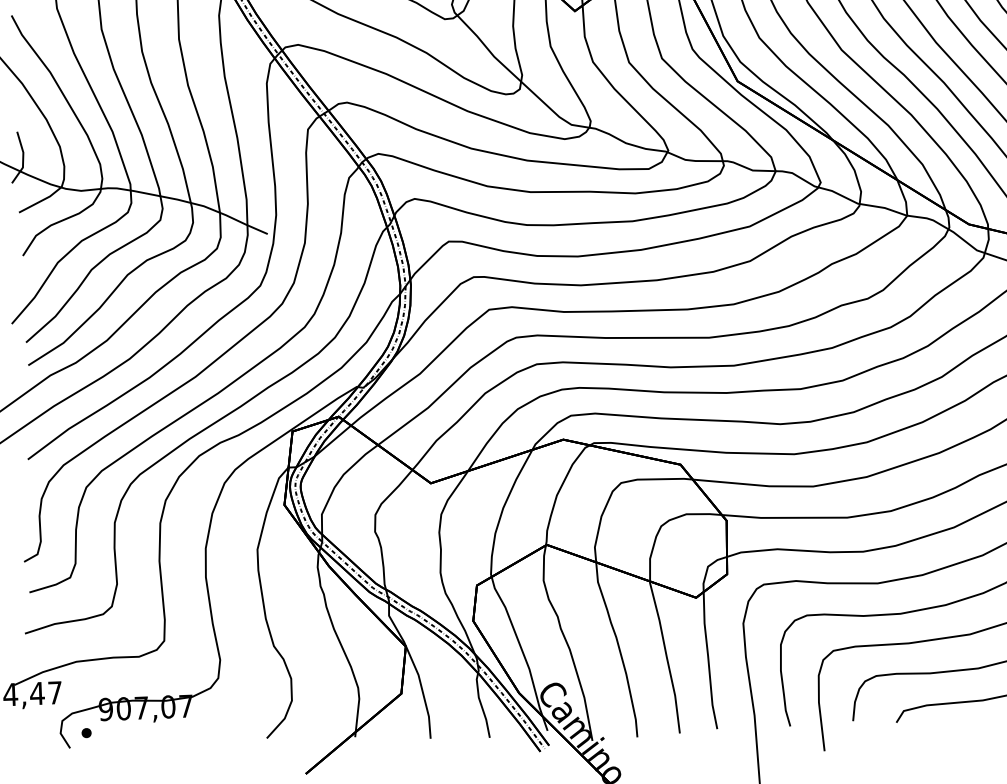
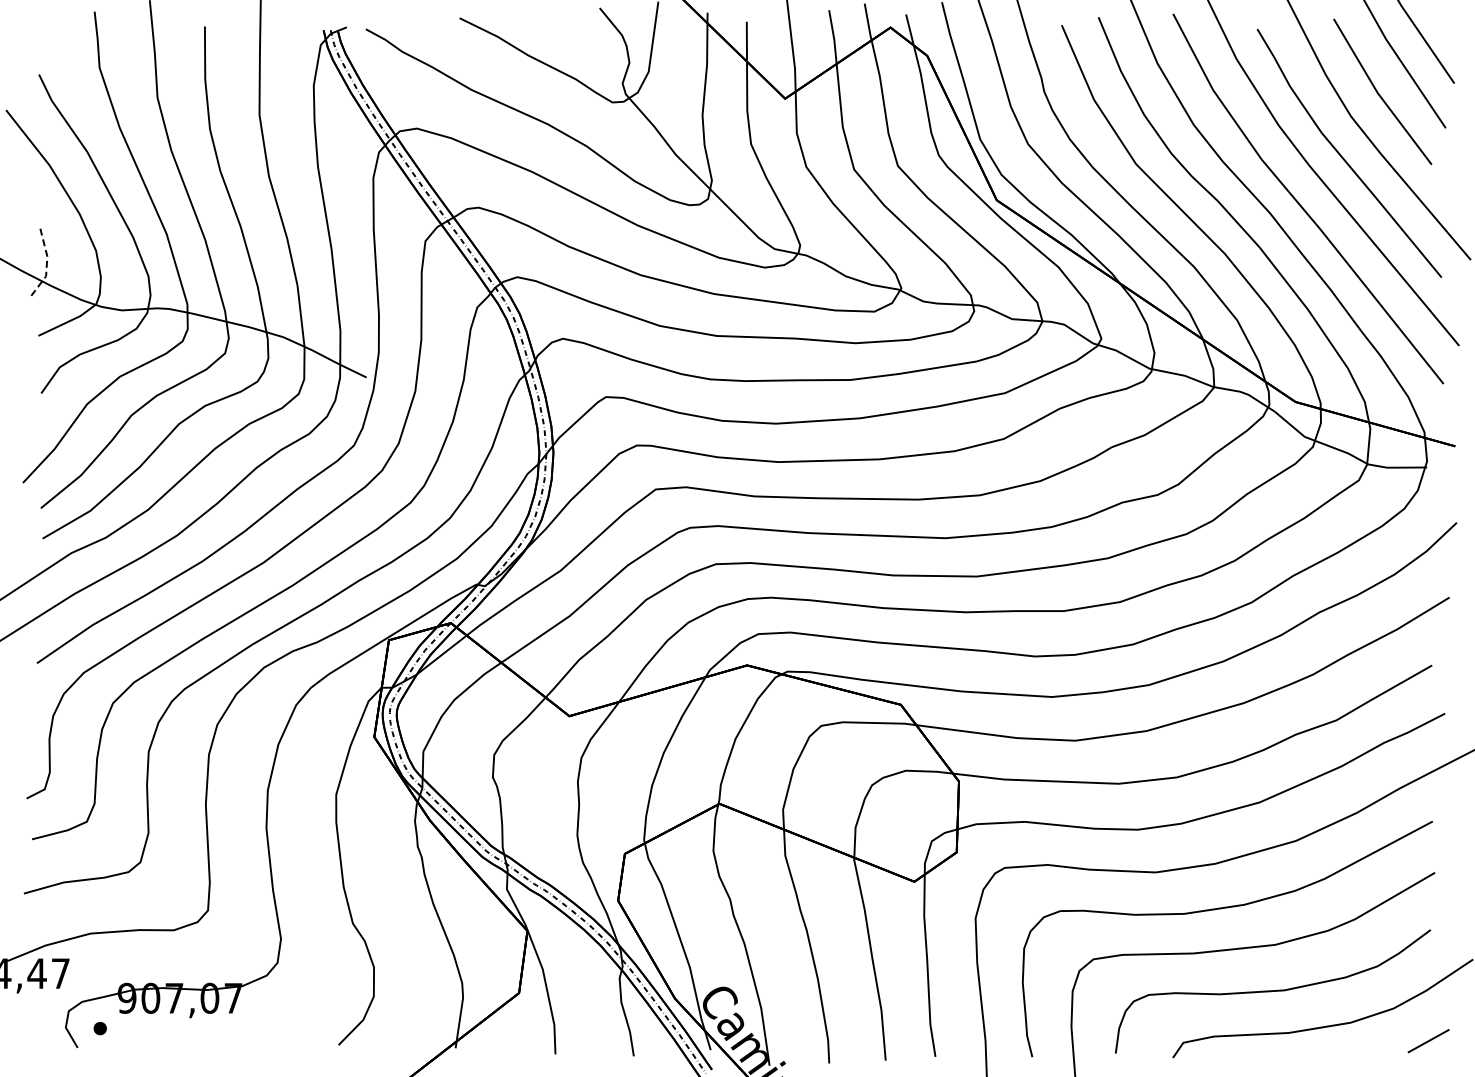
line: (22, 159) -> (46, 265), solid -> dashed

